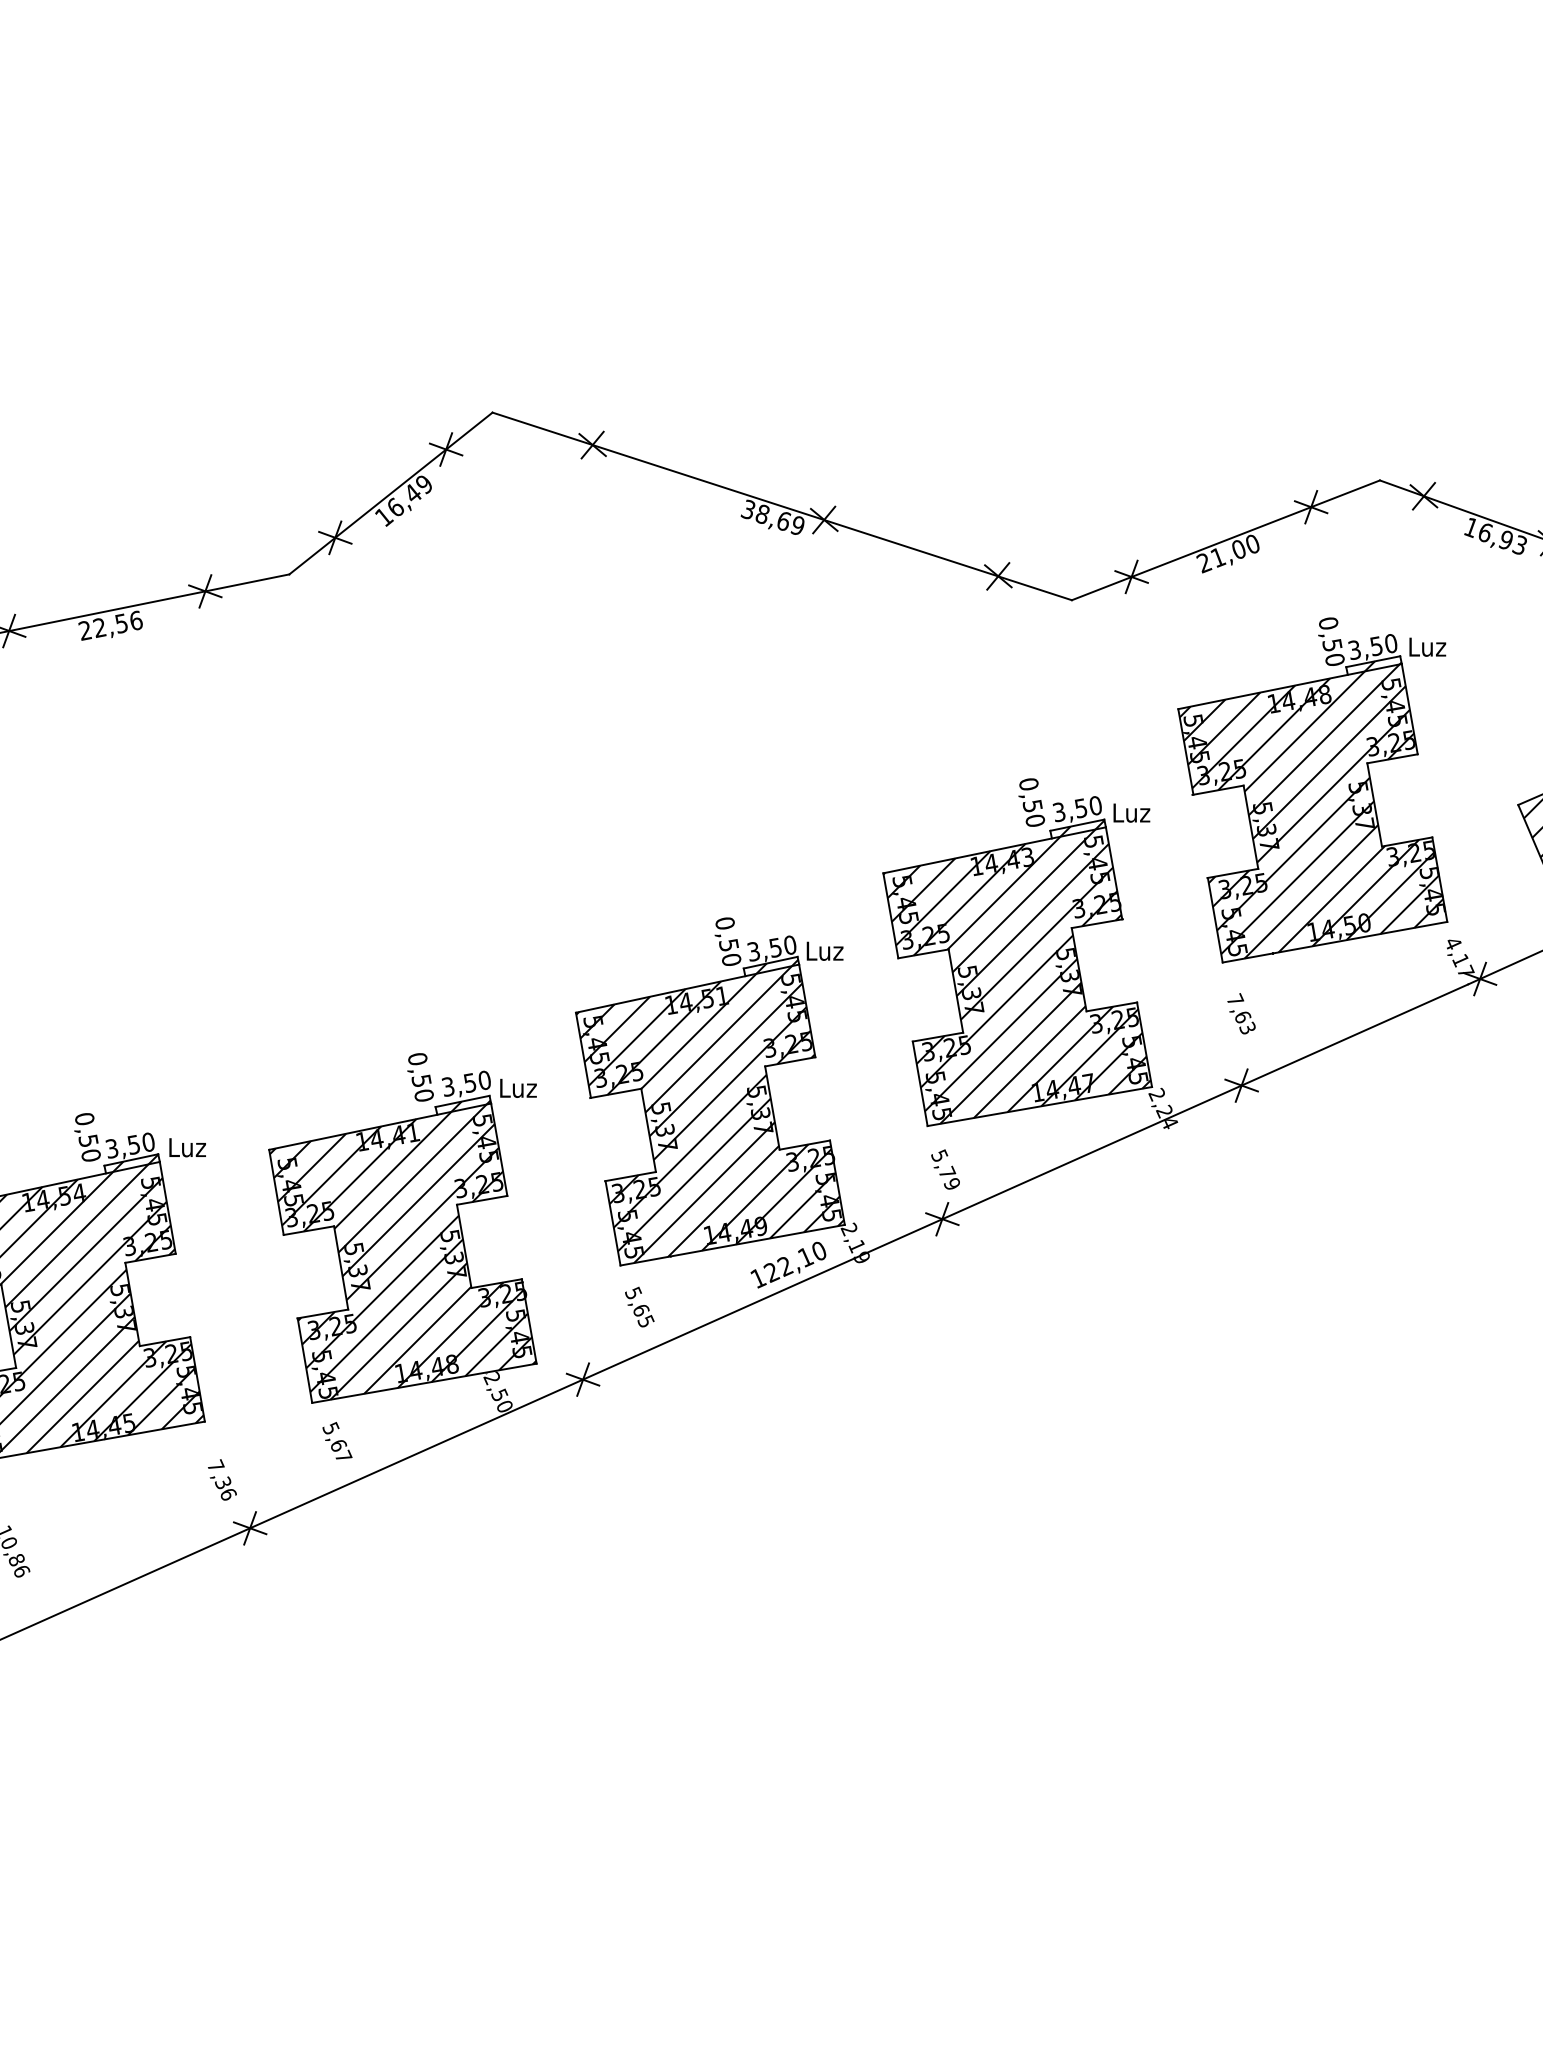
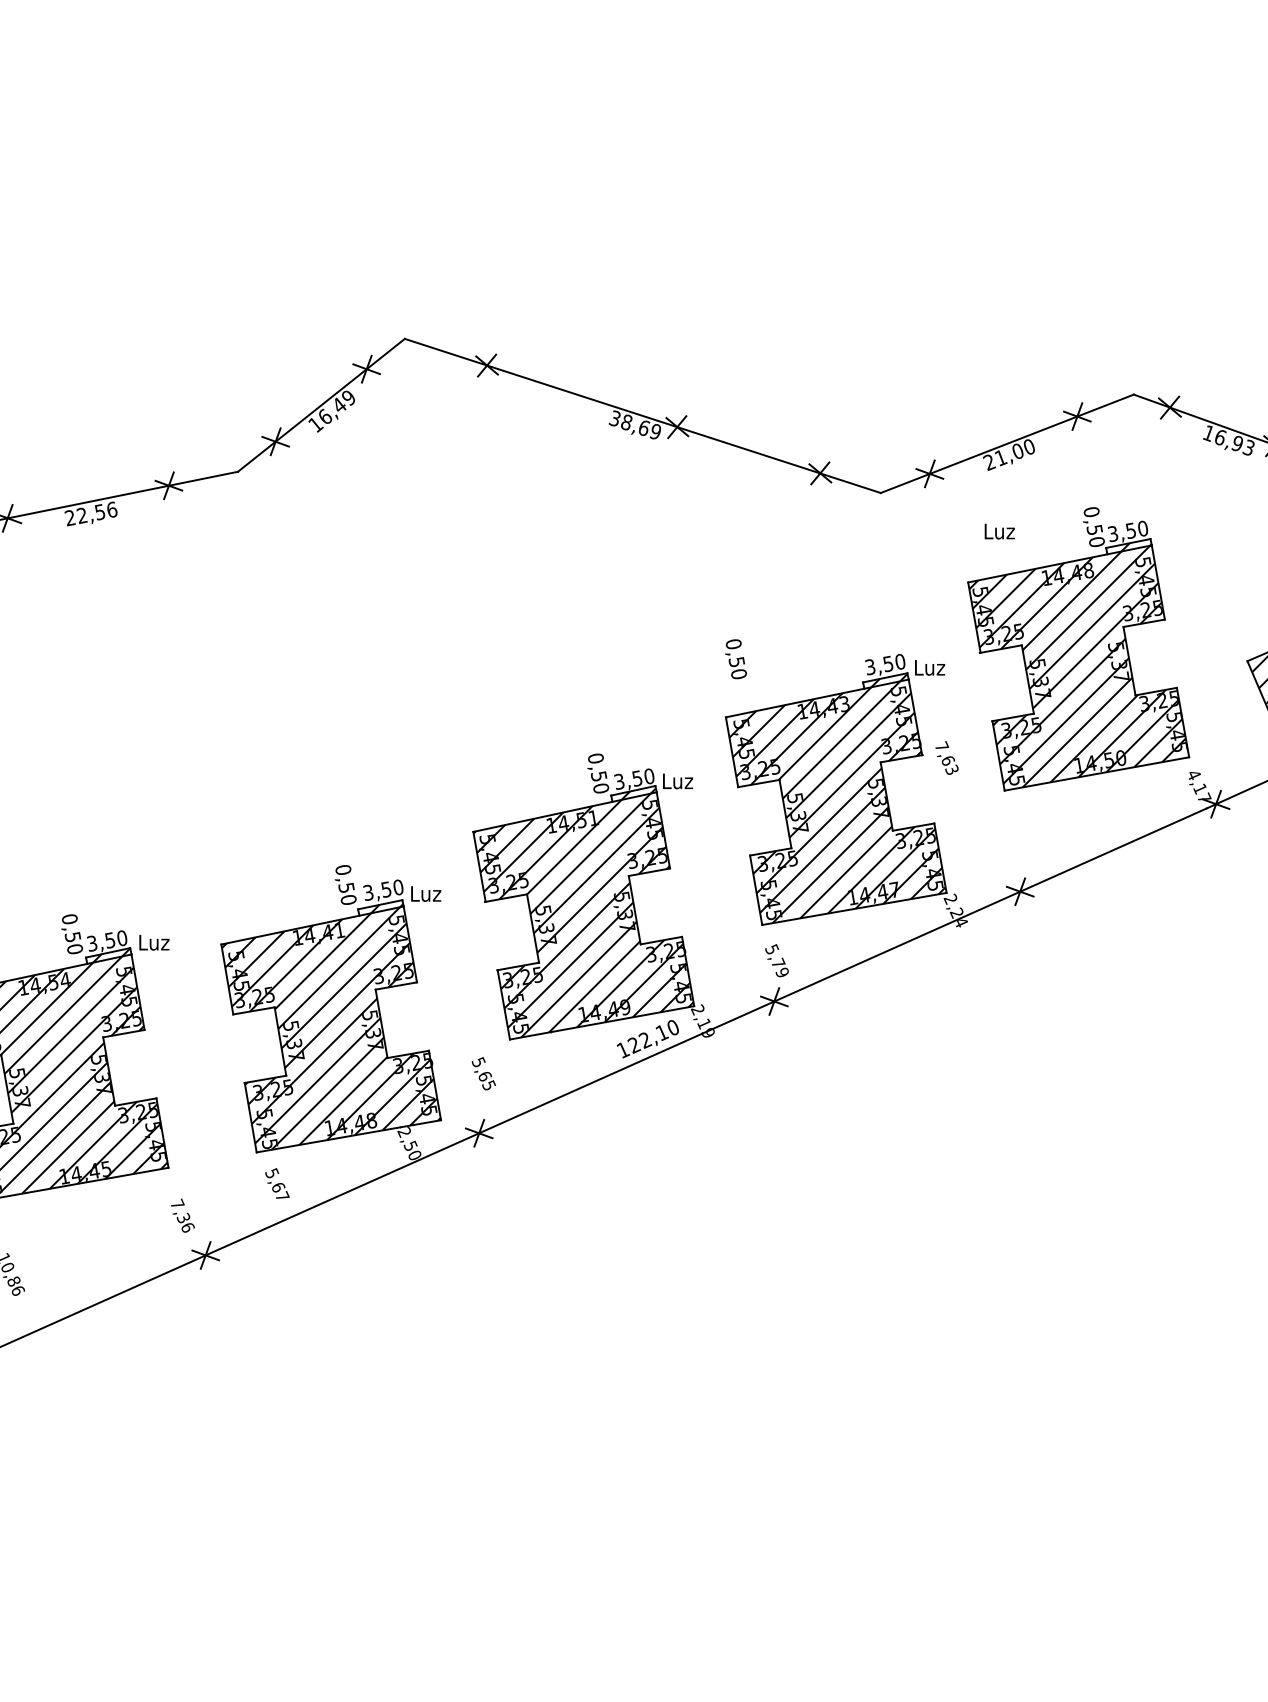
text: (1427, 646) -> (999, 531), moved
text: (1031, 802) -> (735, 659), moved
text: (1241, 1013) -> (946, 757), moved
text: (639, 1306) -> (483, 1073), moved

